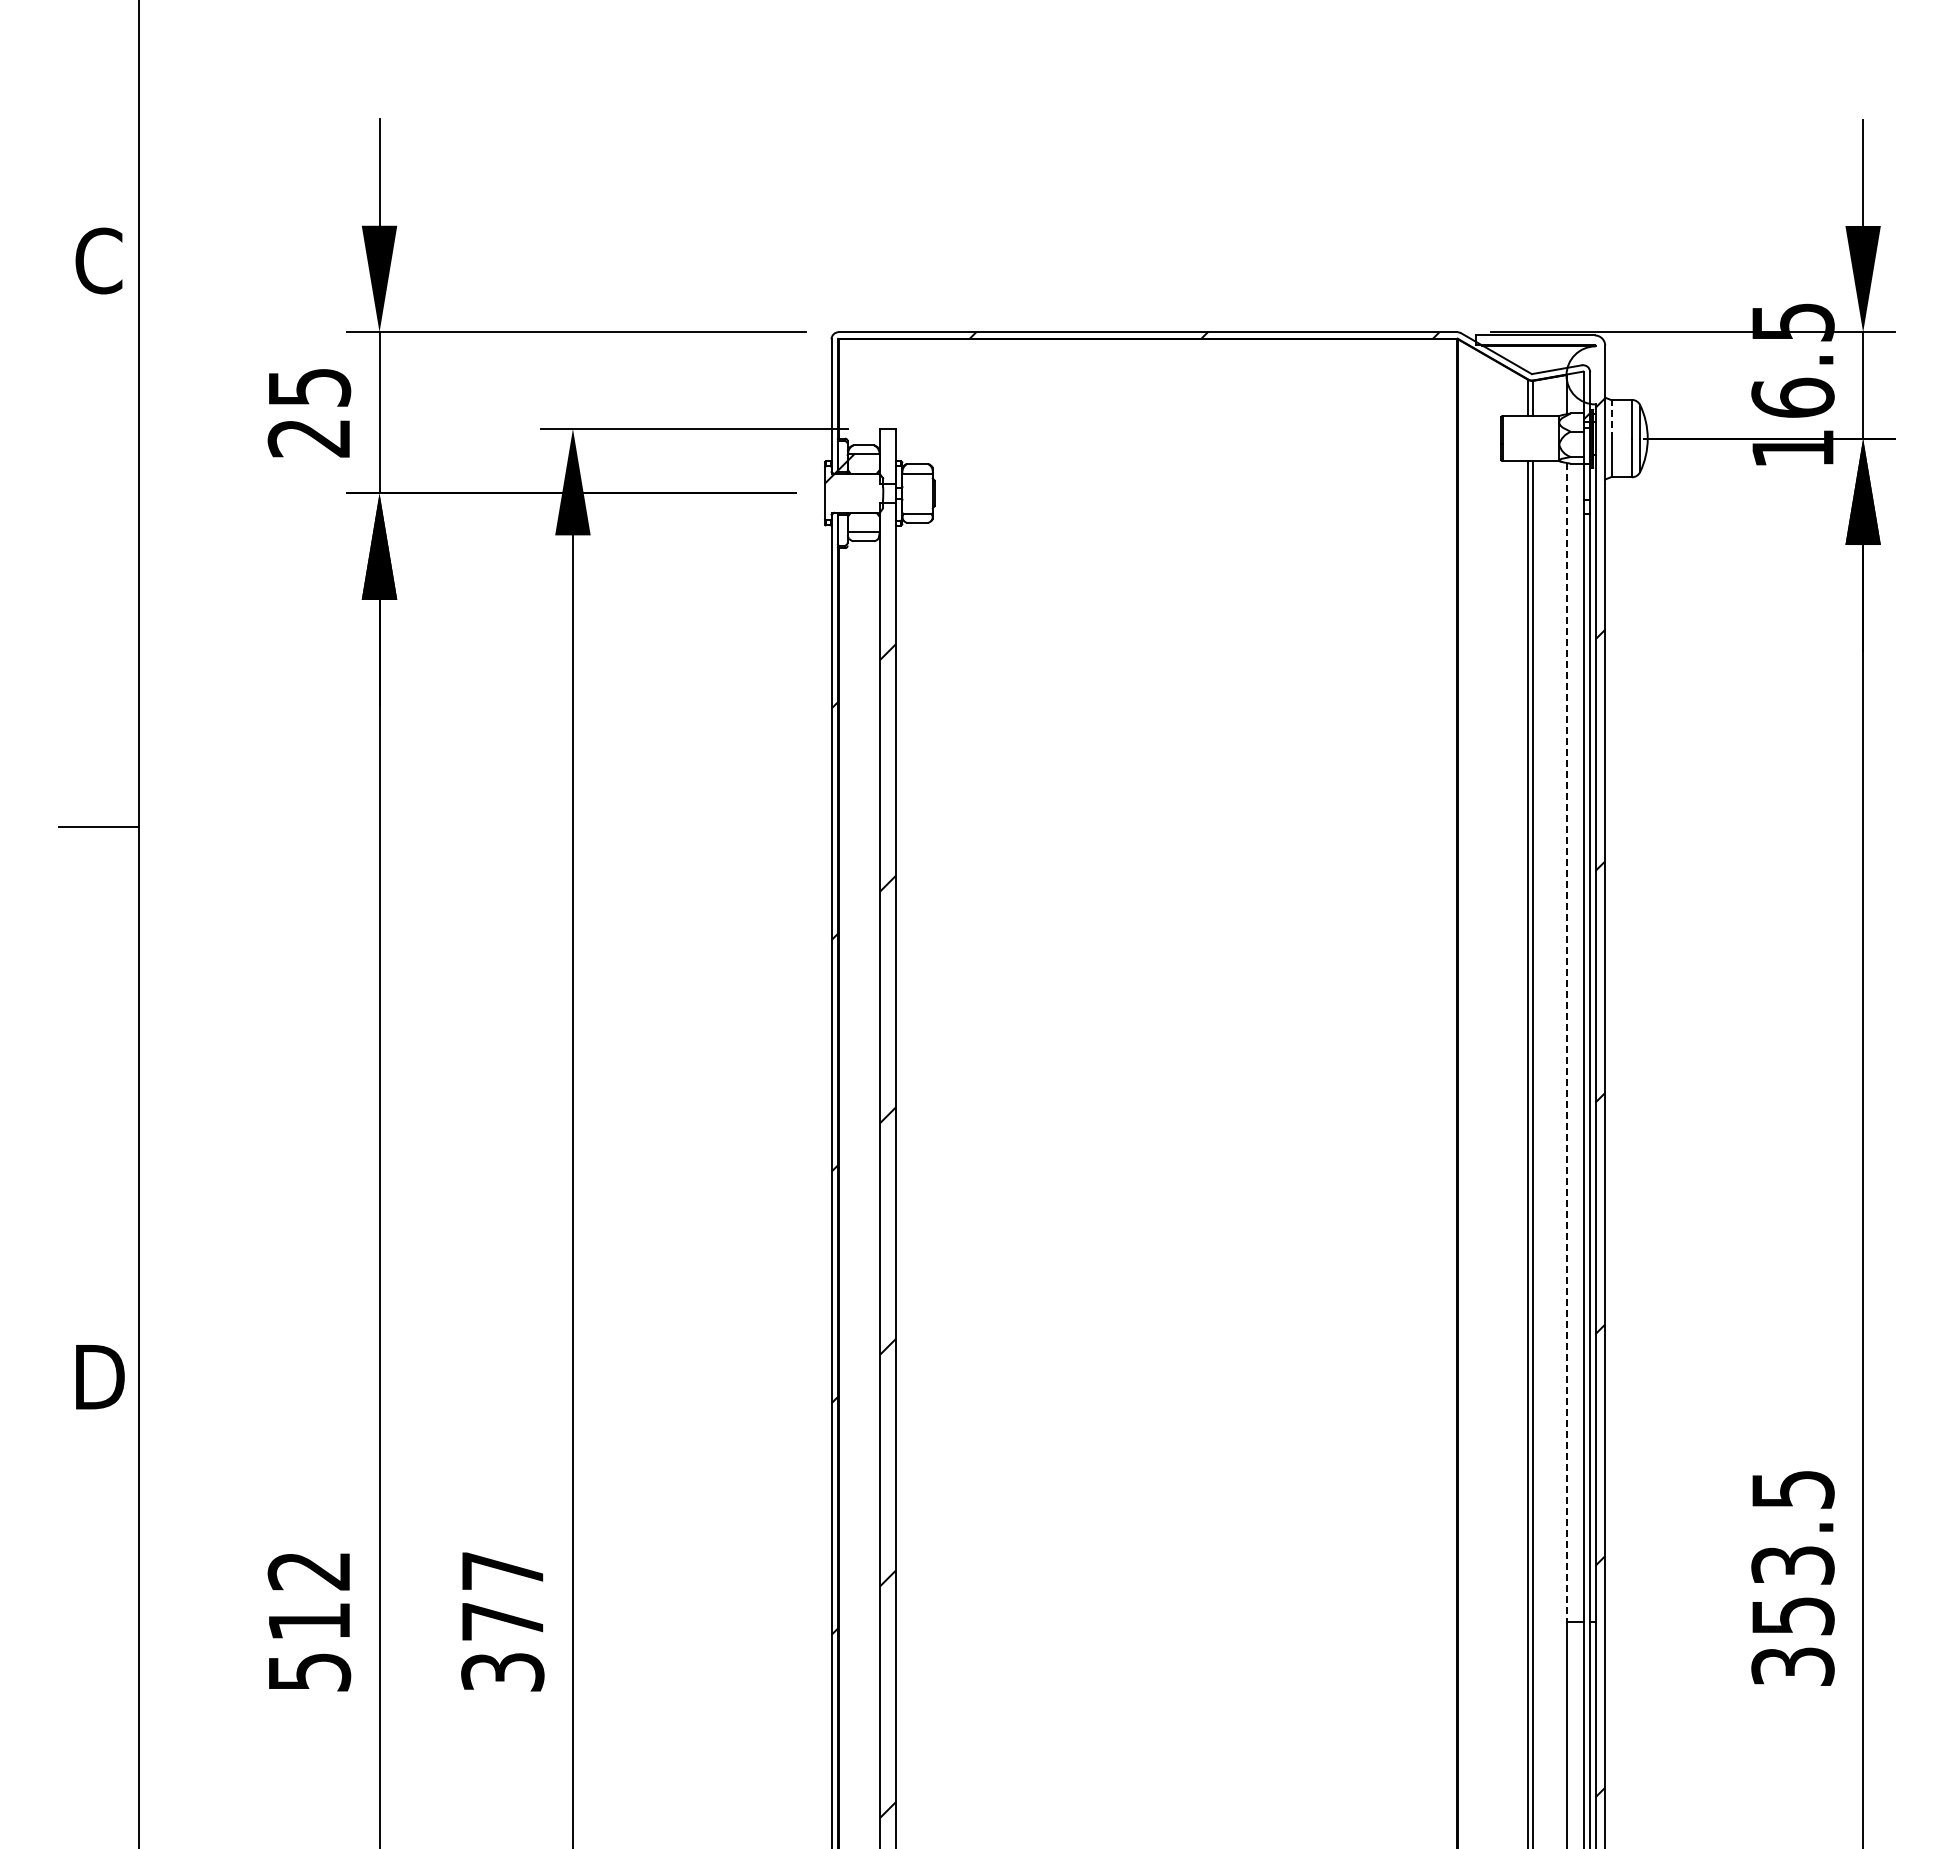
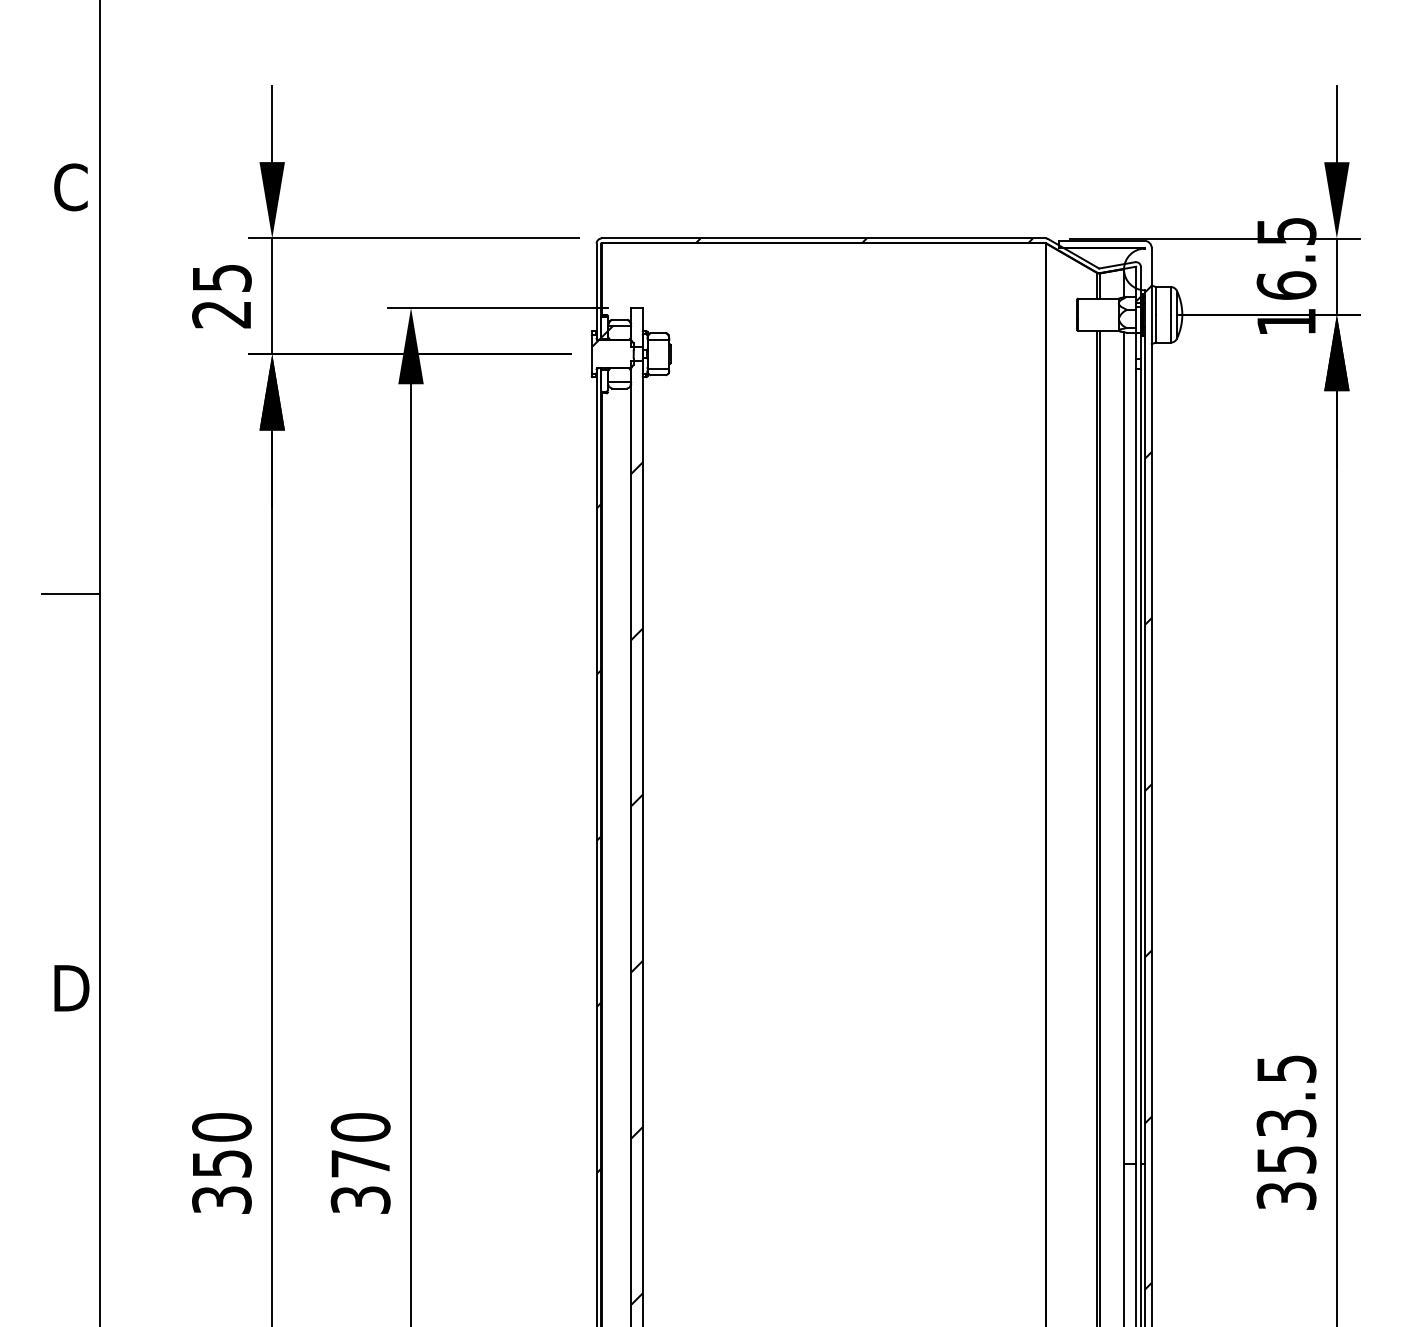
line: (1611, 418) -> (1156, 300), dashed -> solid
line: (1566, 1042) -> (1124, 748), dashed -> solid
text: (502, 1570) -> (360, 1127), 377 -> 370
text: (309, 1621) -> (222, 1163), 512 -> 350

